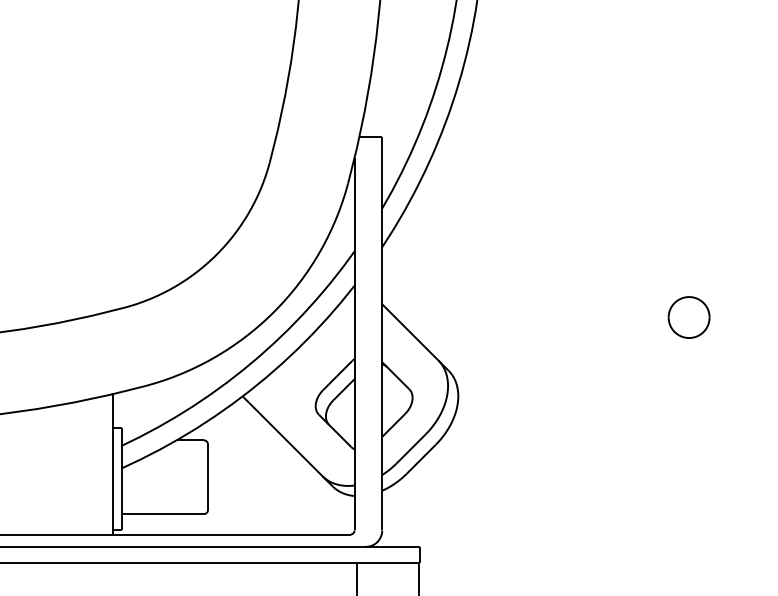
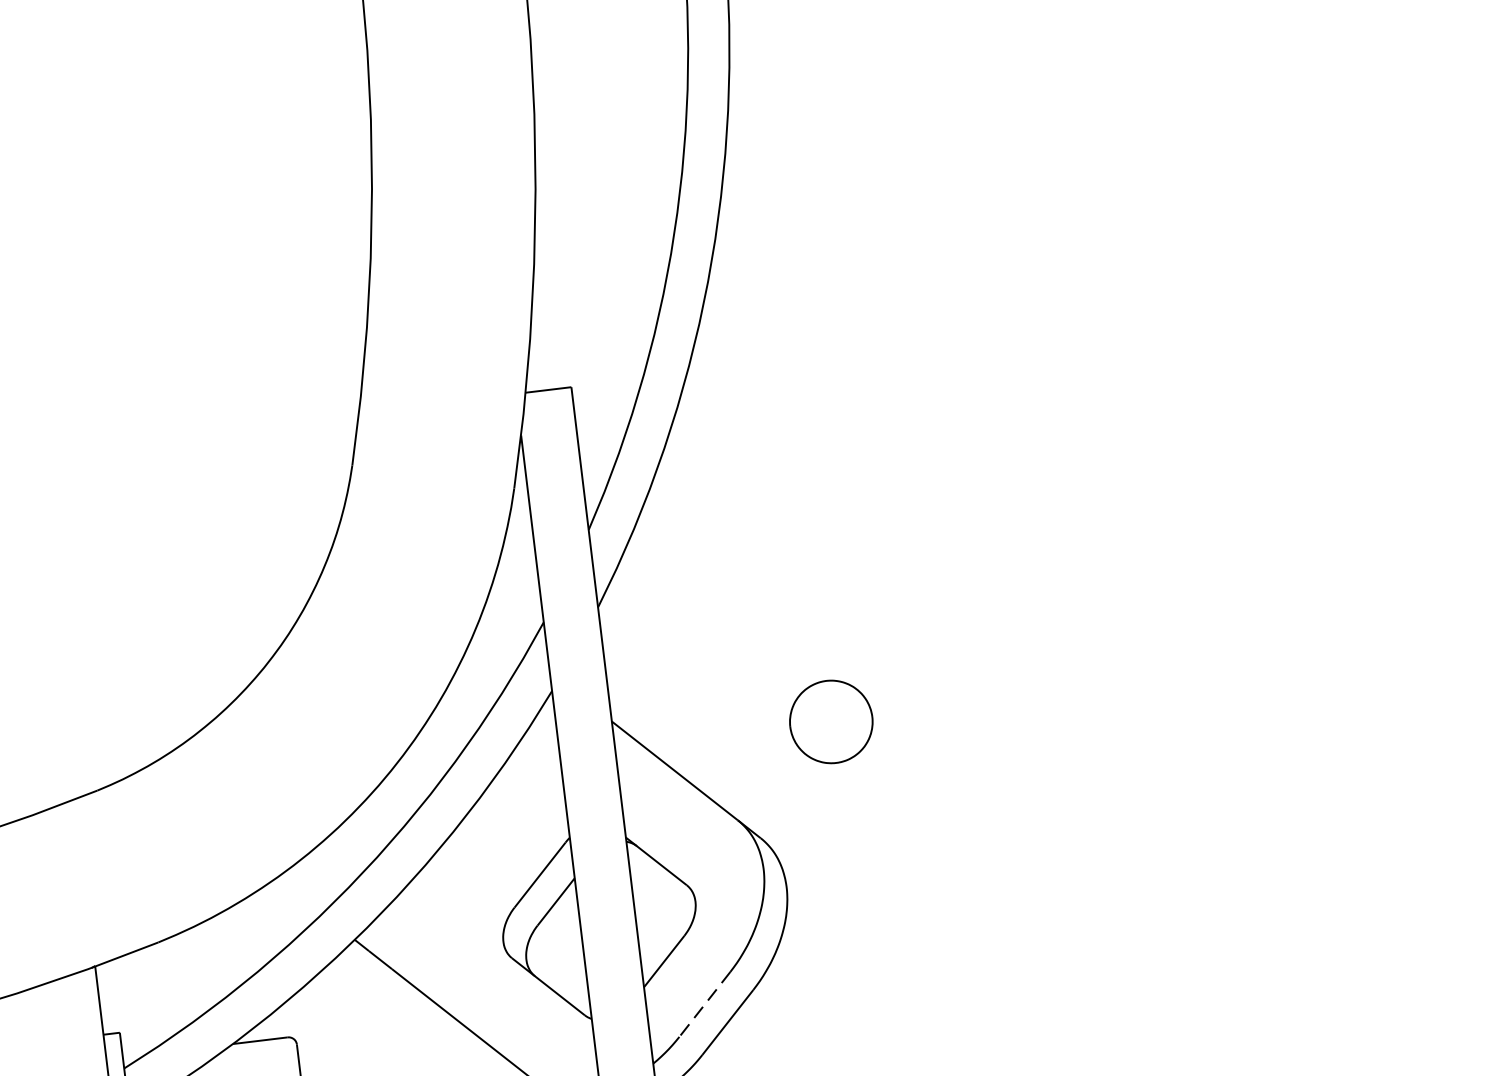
part: (688, 317) -> (830, 722), moved
line: (410, 449) -> (703, 1005), solid -> dashed

